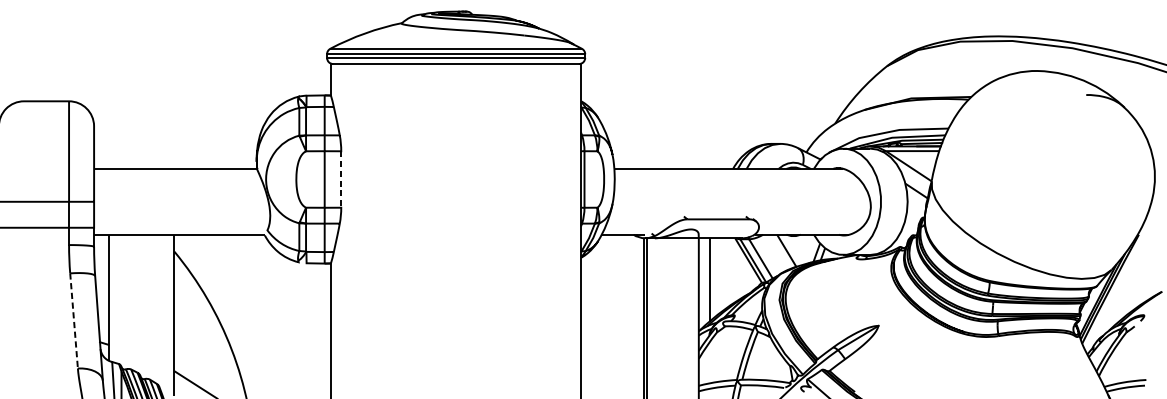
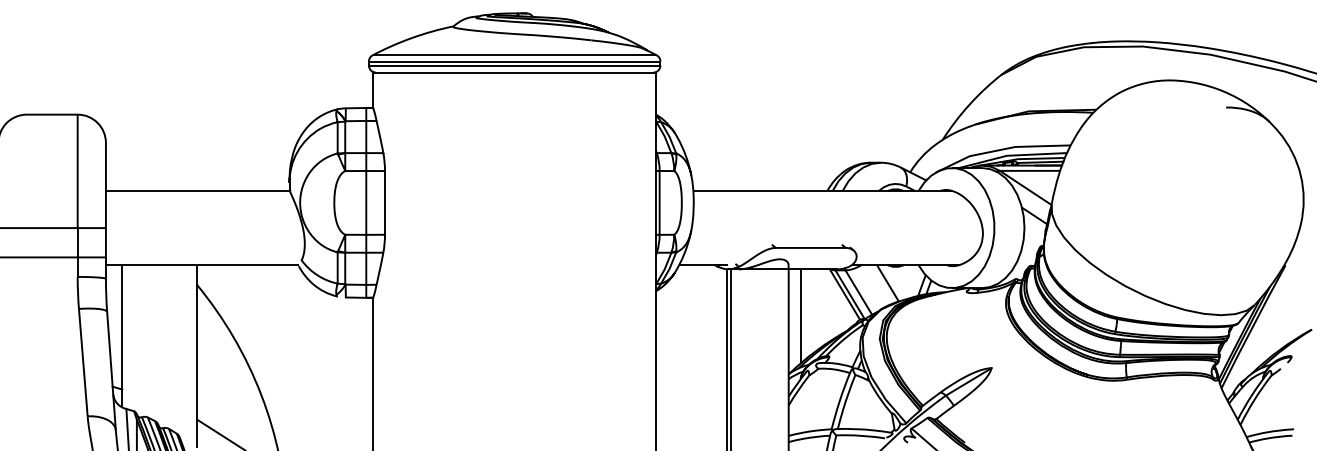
line: (341, 179) -> (385, 202), dashed -> solid
line: (74, 320) -> (83, 362), dashed -> solid

